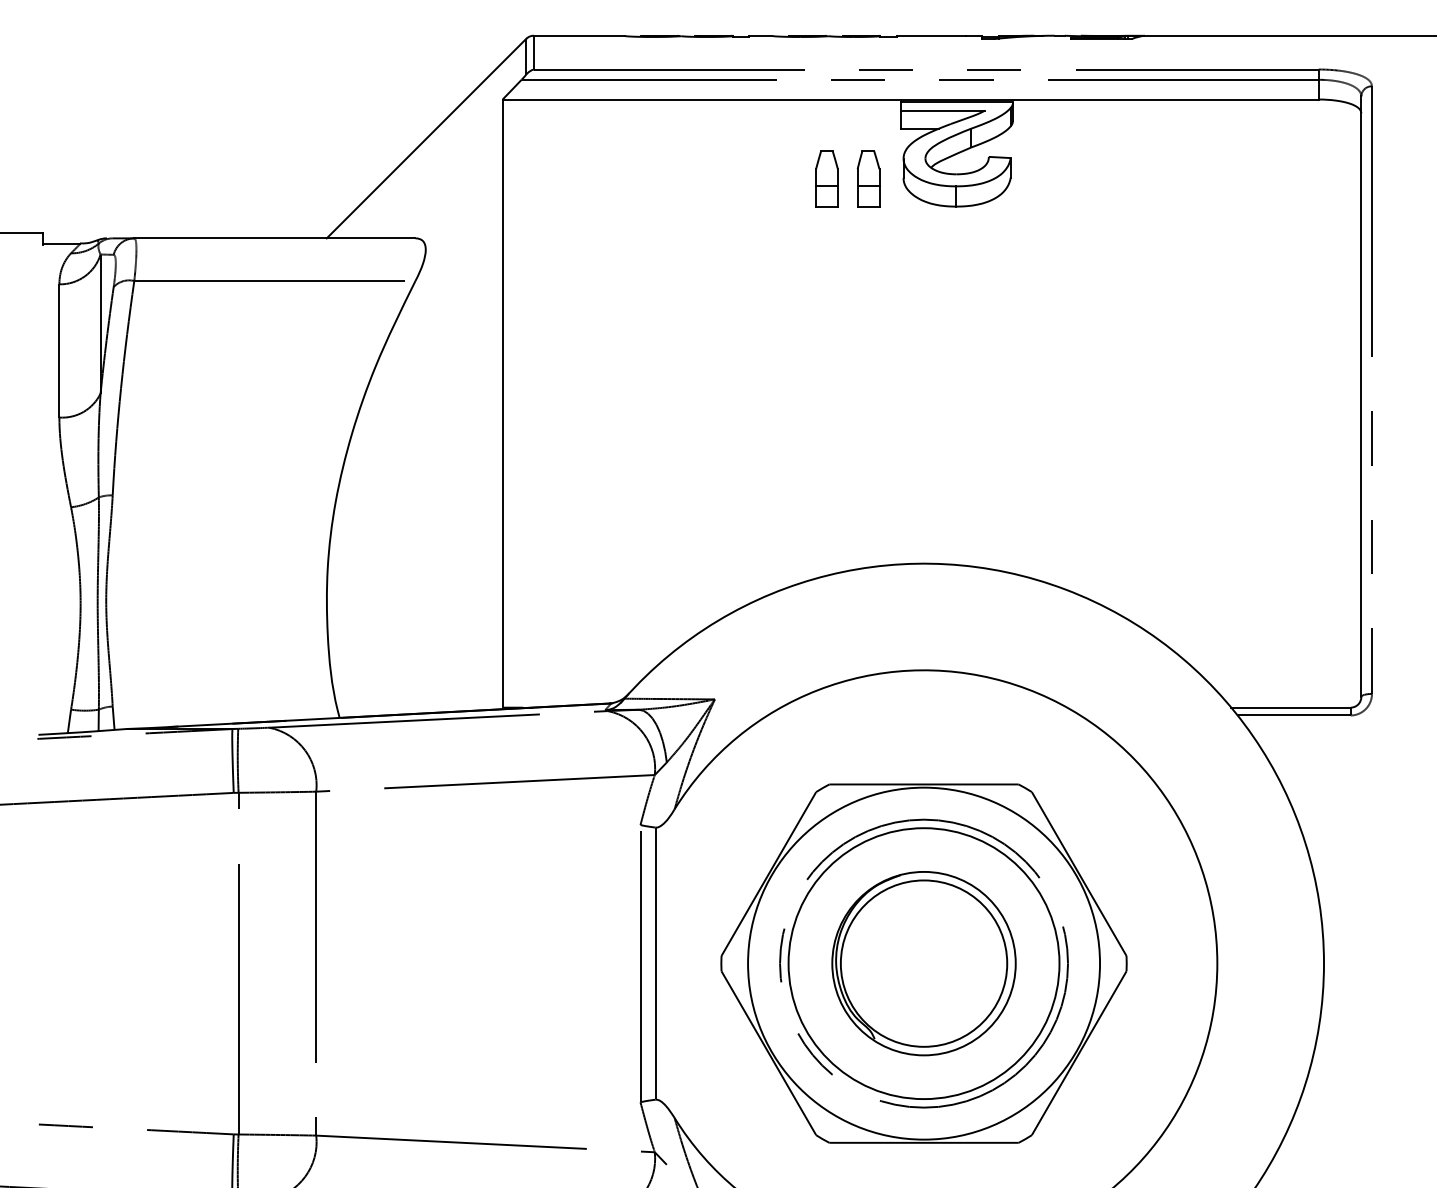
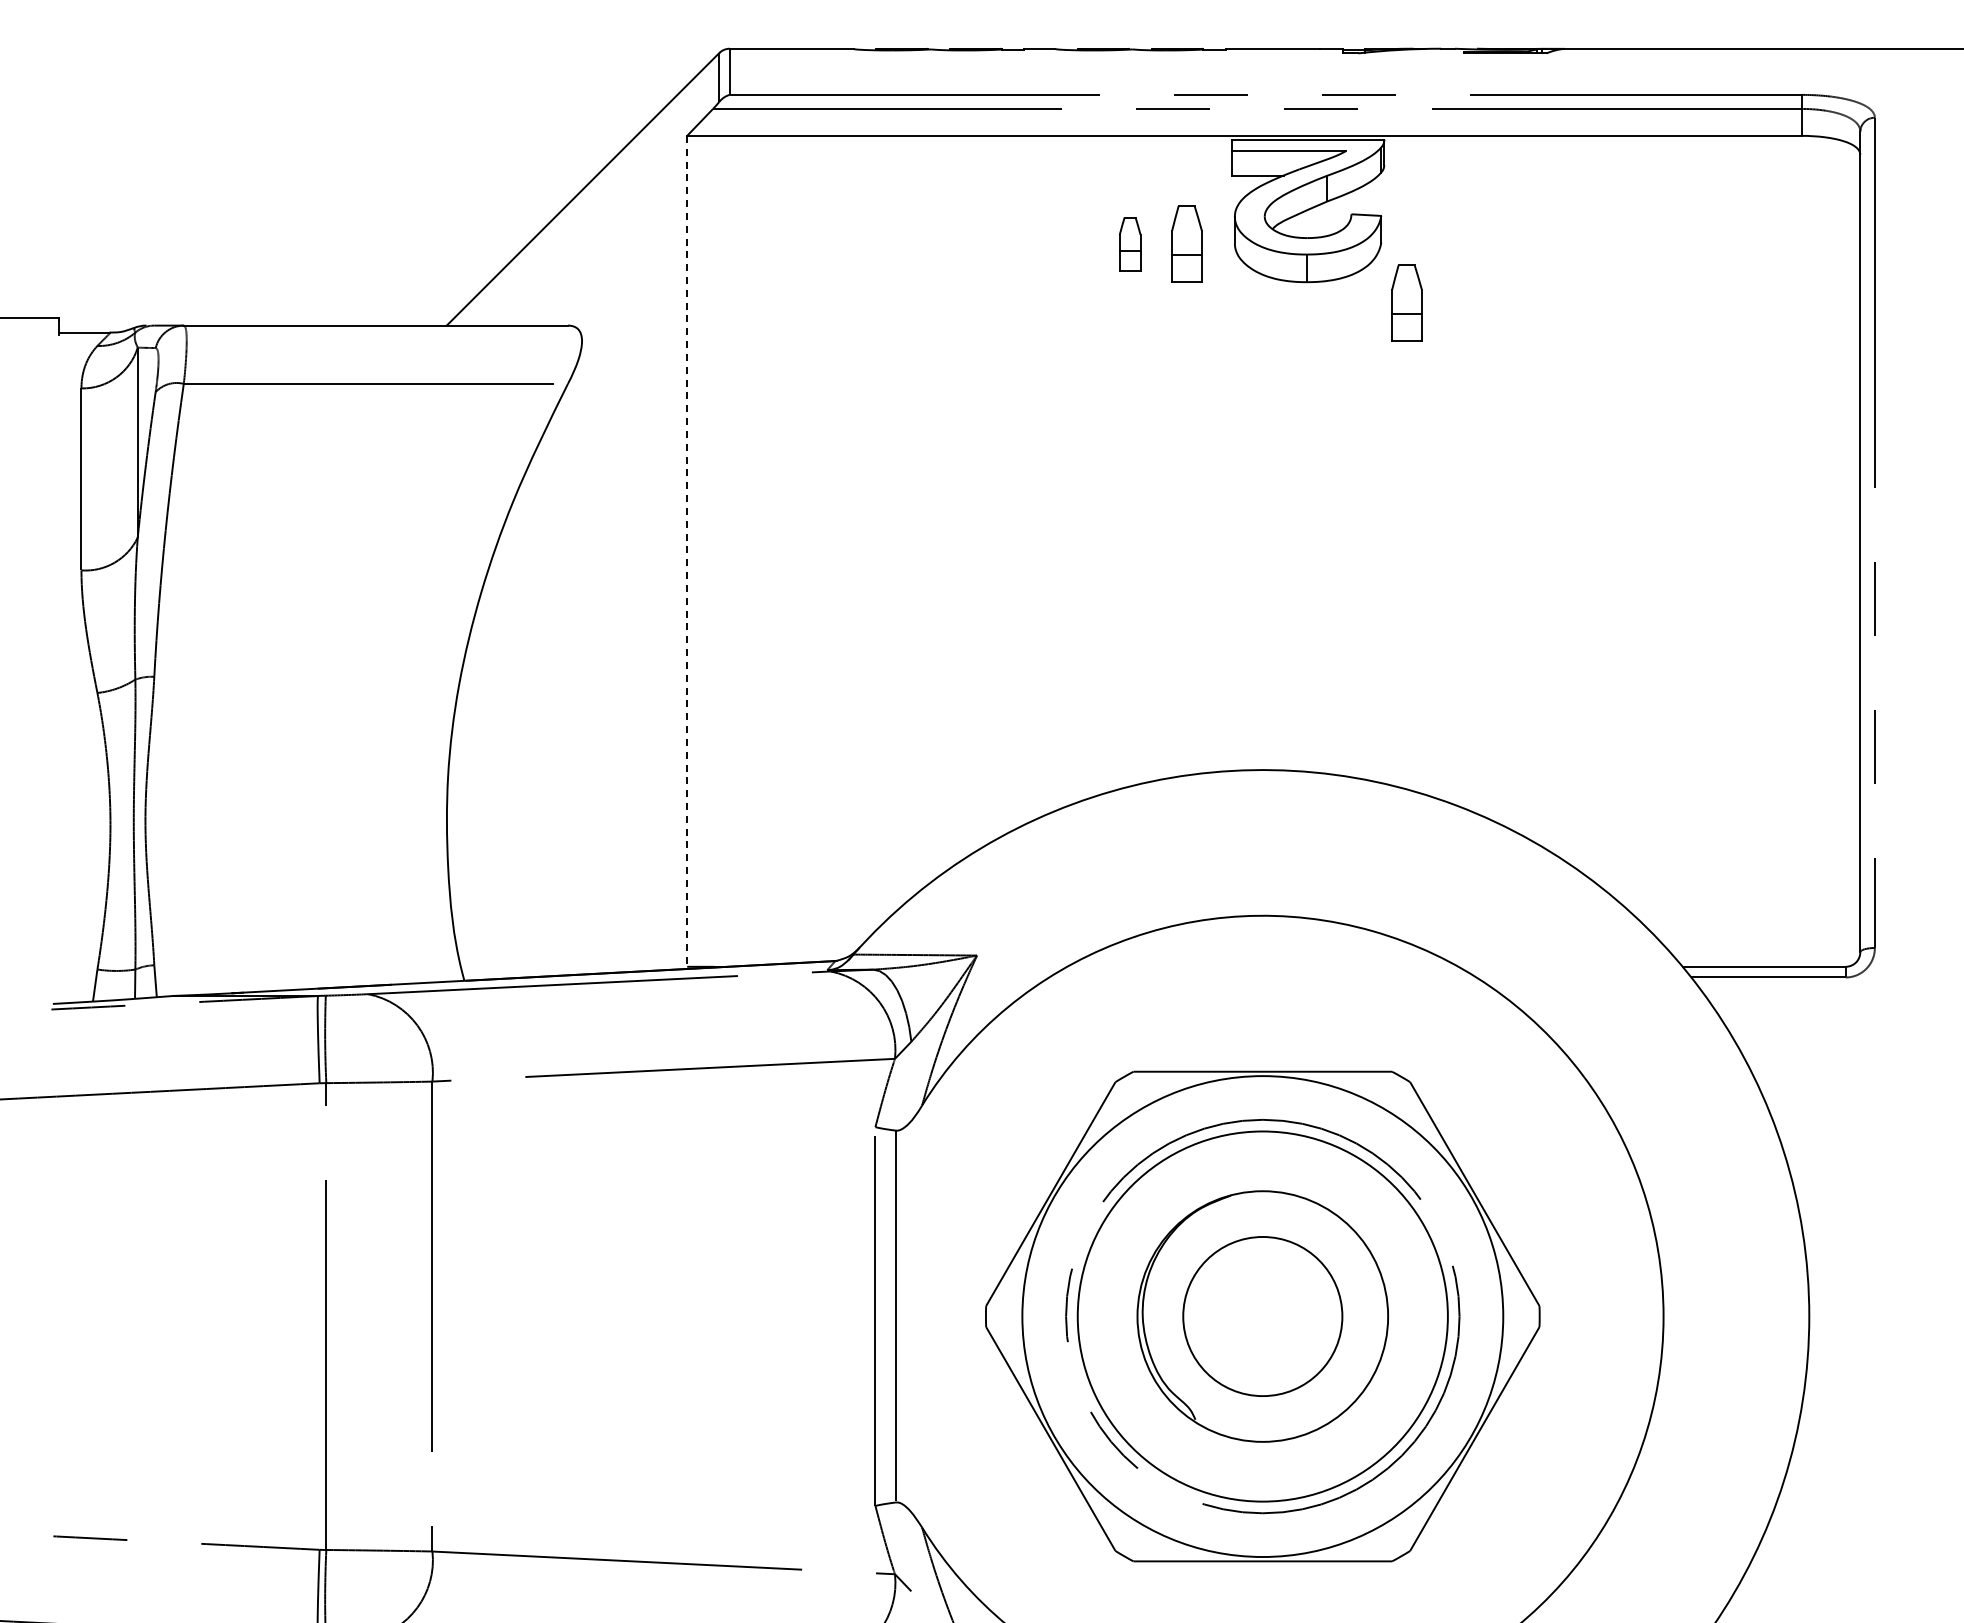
part: (826, 178) -> (1129, 243), size x0.7
part: (1029, 221) -> (1406, 302), added
line: (502, 403) -> (687, 551), solid -> dashed
circle: (923, 963) -> (1262, 1316), size x0.7

